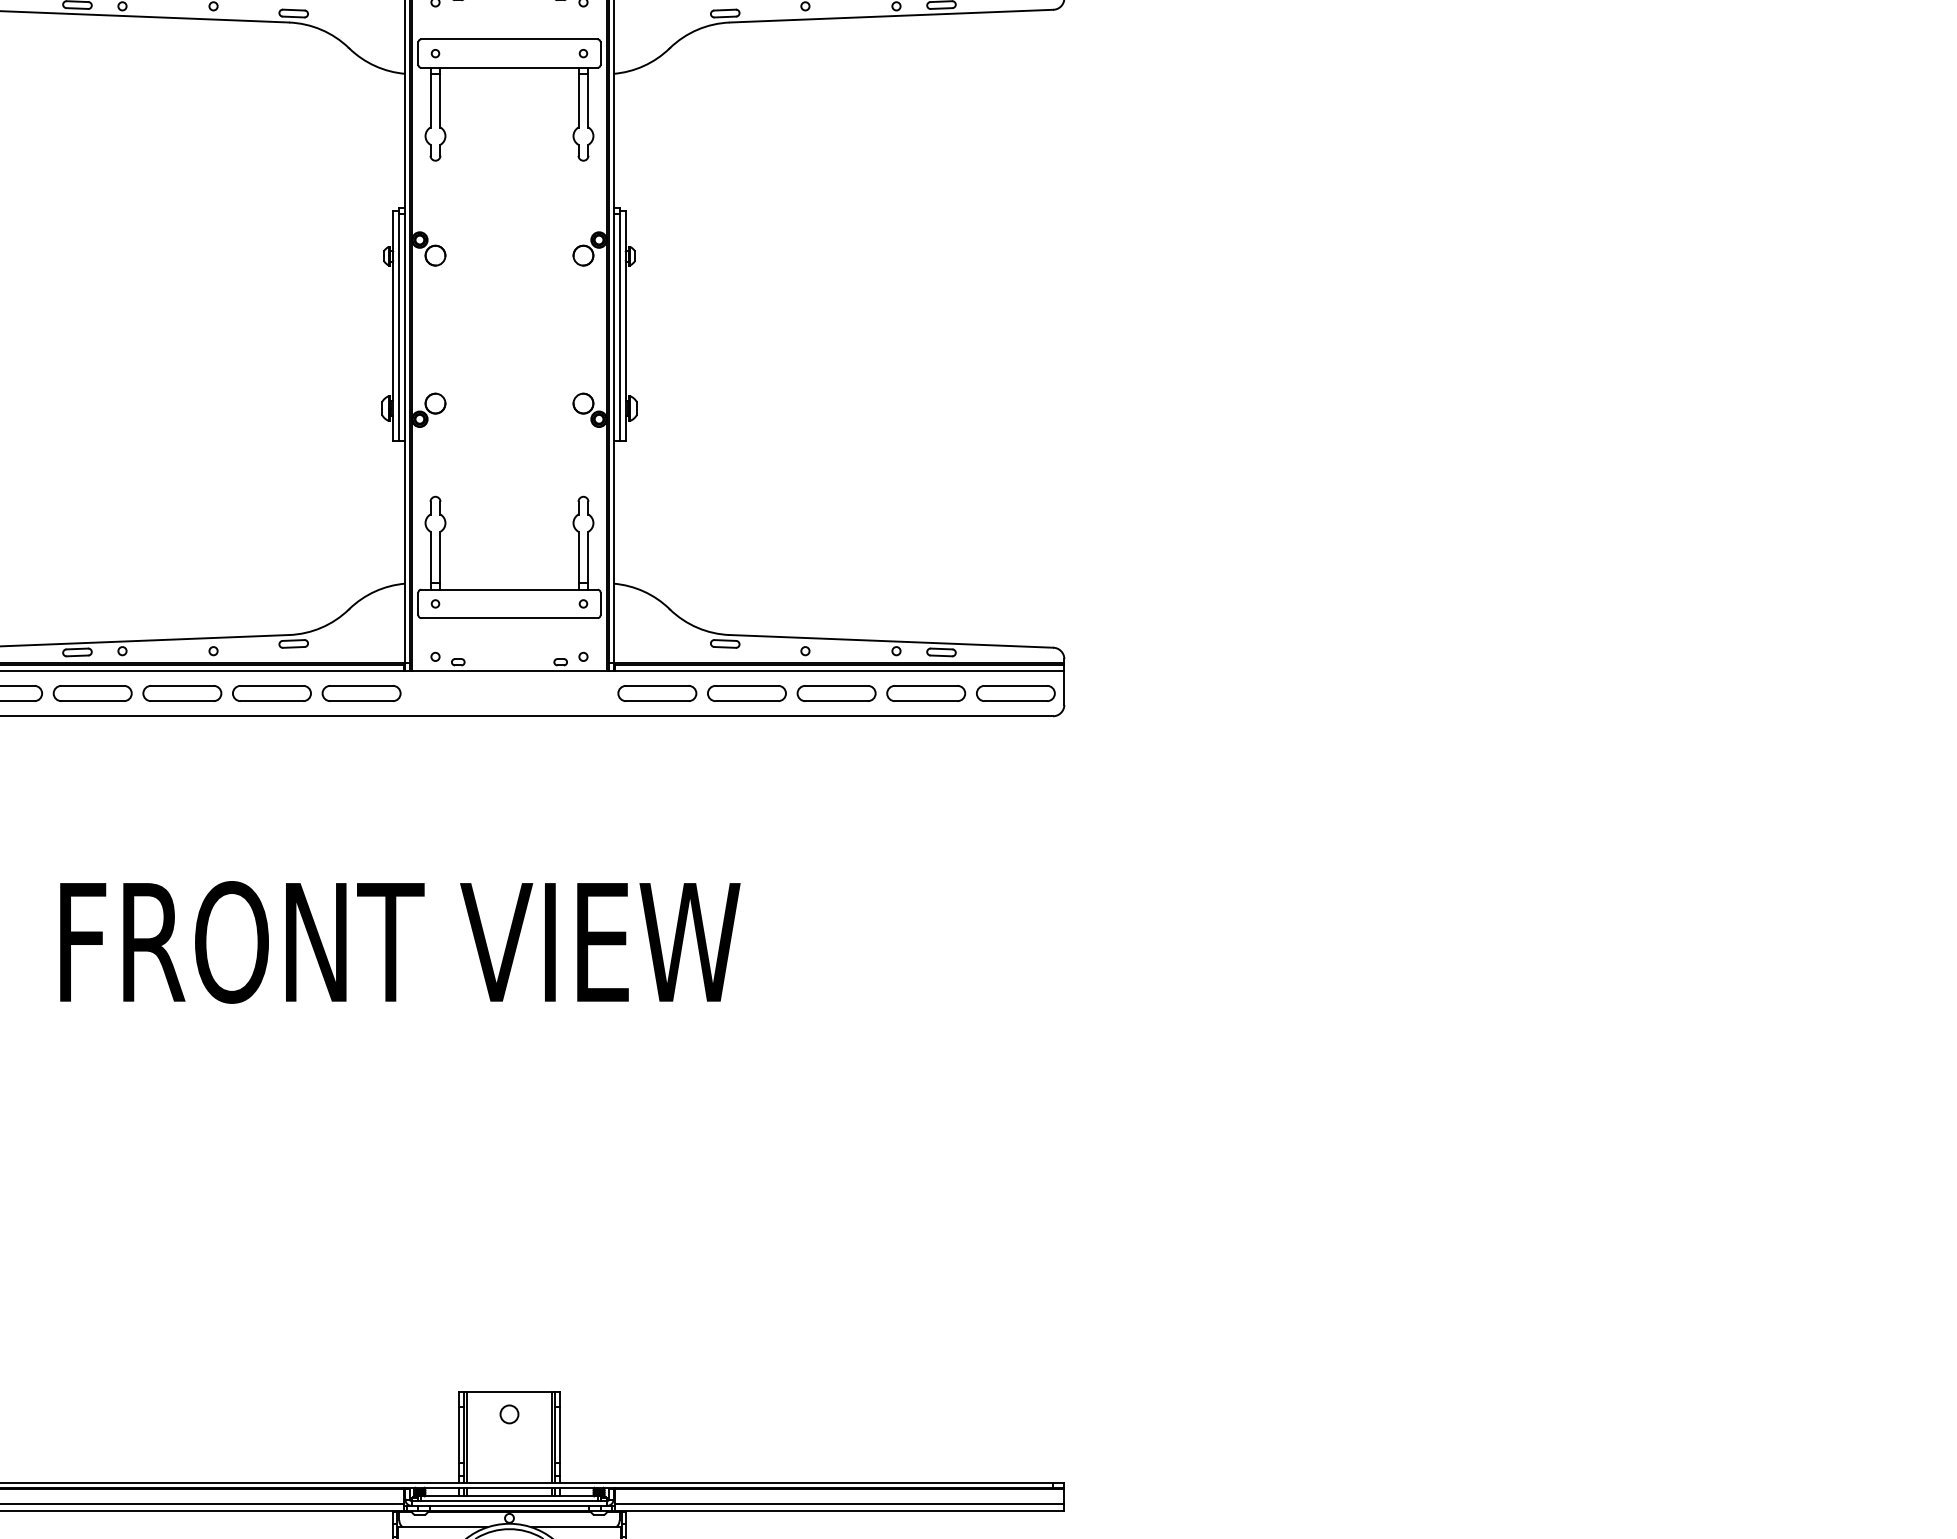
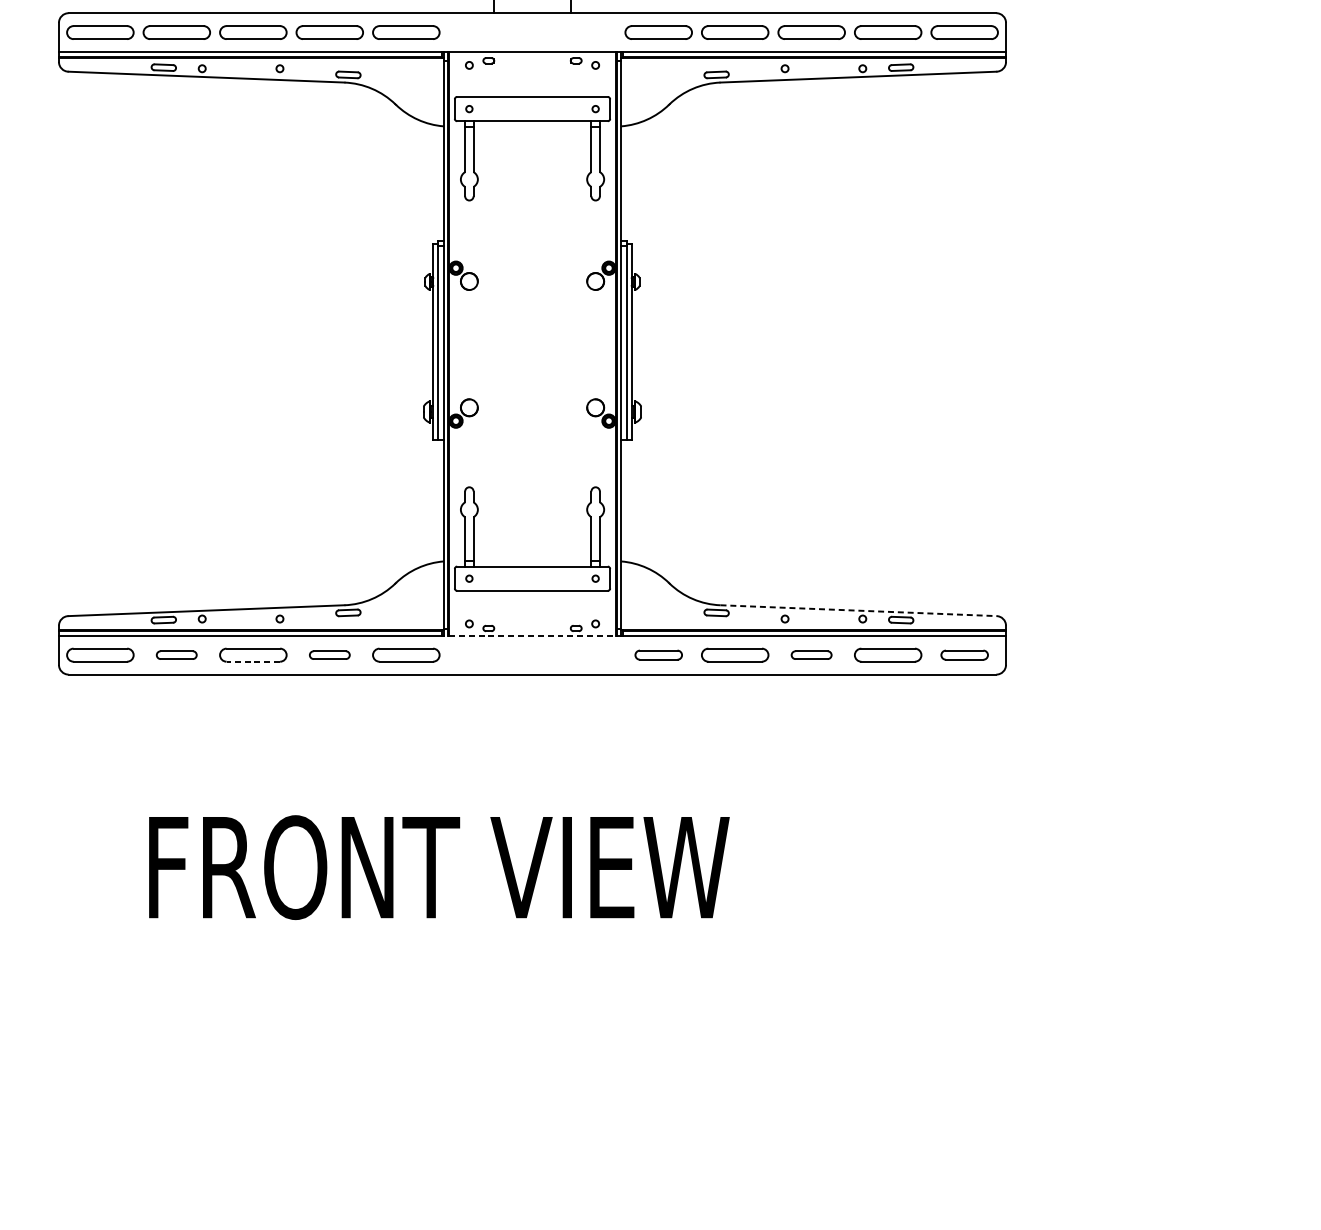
line: (891, 641) -> (858, 610), solid -> dashed
line: (509, 670) -> (532, 635), solid -> dashed
part: (92, 693) -> (176, 655), size x0.6
part: (271, 693) -> (329, 655), size x0.6
part: (657, 693) -> (658, 655), size x0.7
part: (836, 693) -> (811, 655), size x0.6
part: (1015, 693) -> (964, 655), size x0.7
line: (181, 701) -> (252, 661), solid -> dashed

